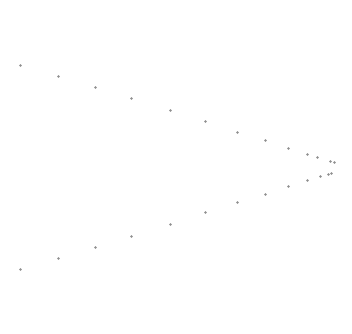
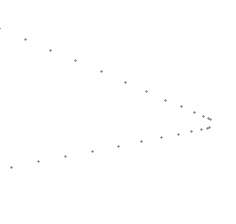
part: (325, 159) -> (206, 117), size x0.62

